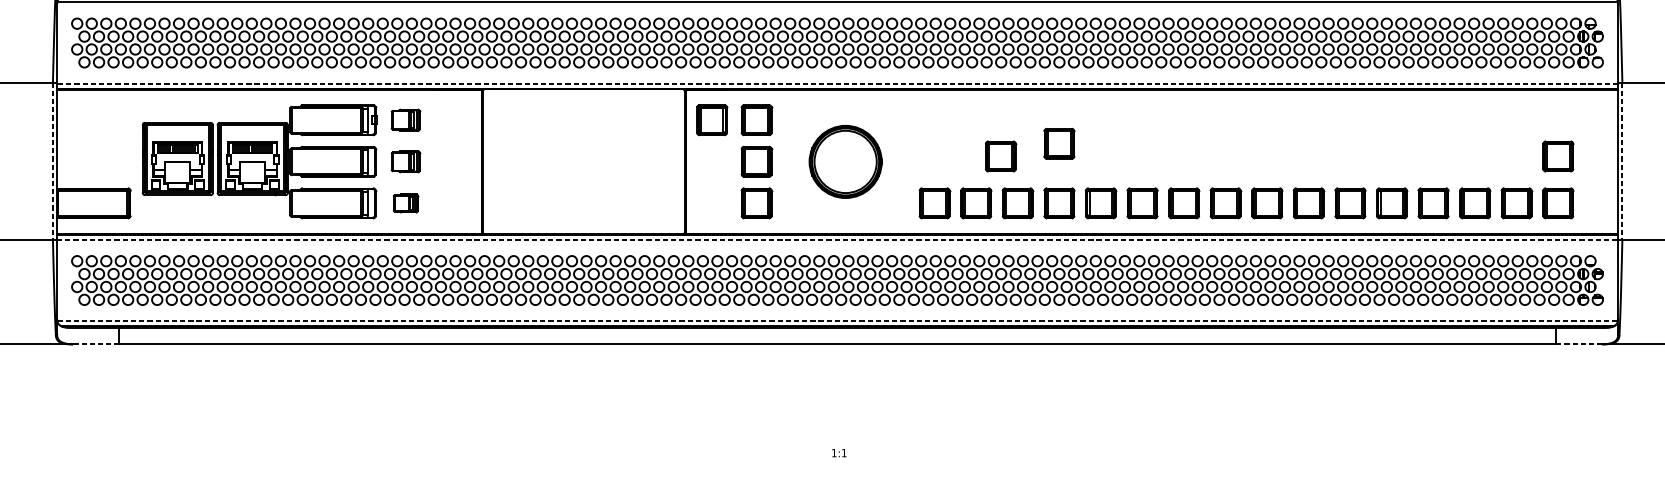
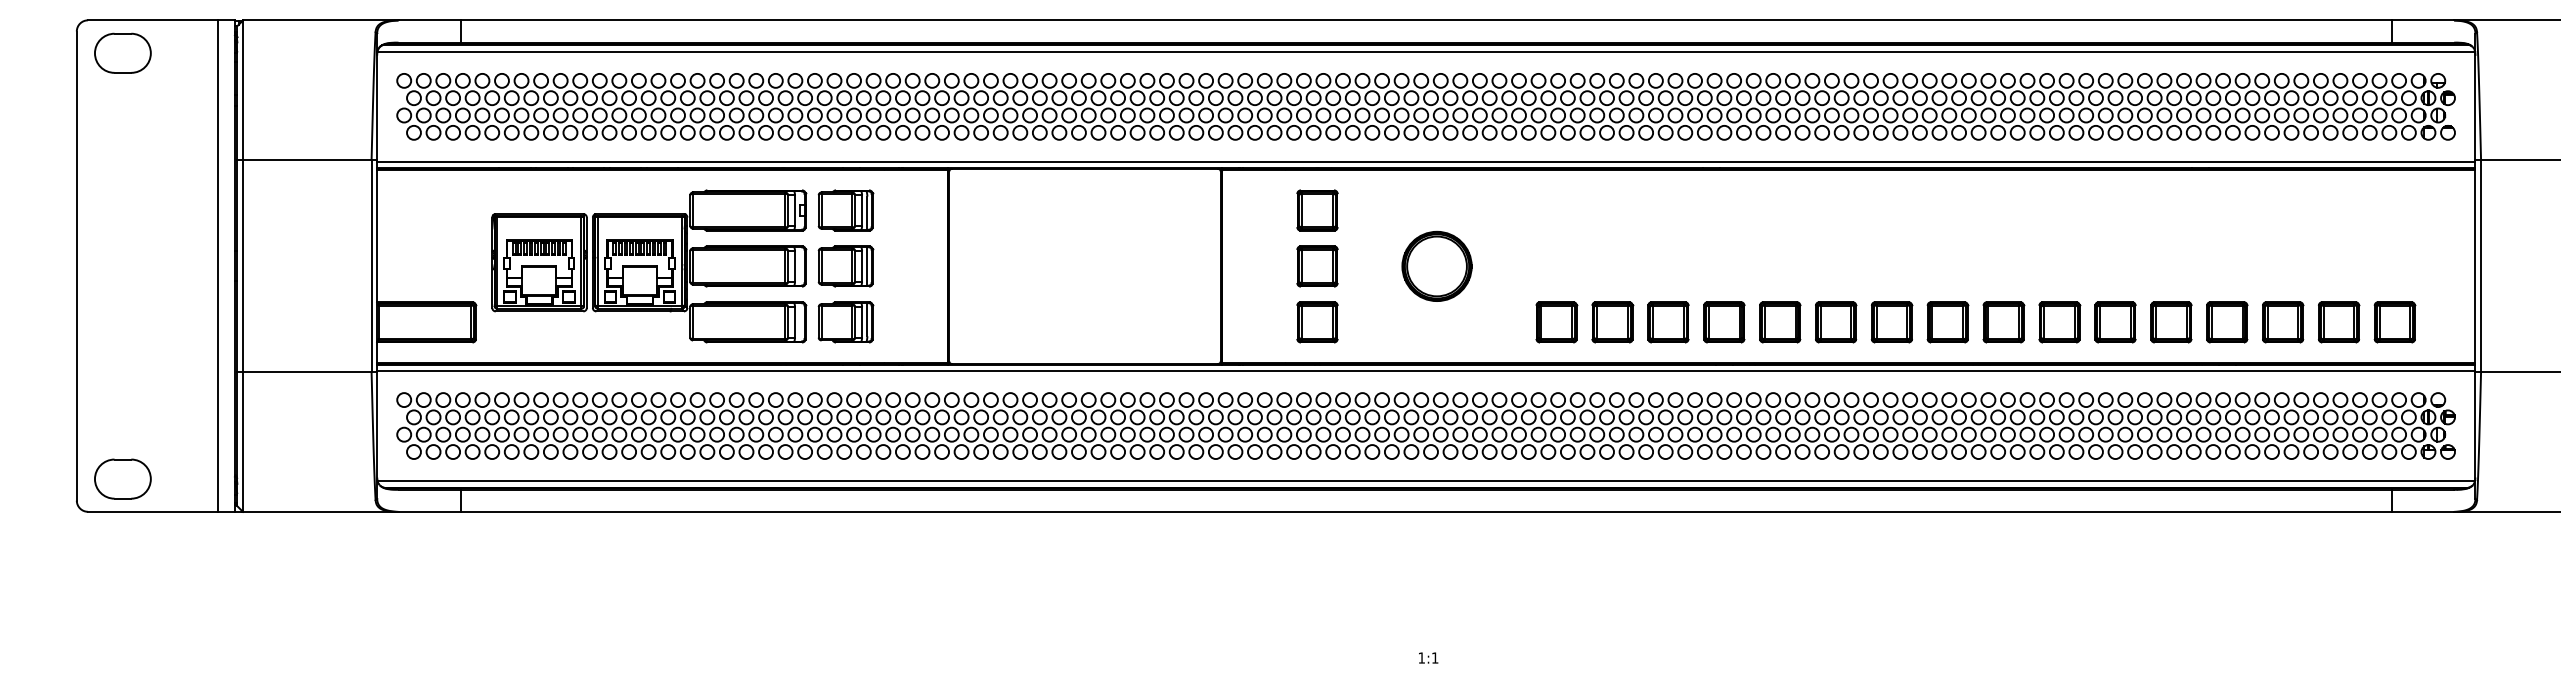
line: (837, 83) -> (1425, 161), dashed -> solid
part: (405, 120) -> (845, 210), size x1.43
part: (712, 120) -> (1257, 210), removed
part: (1059, 143) -> (1724, 242), removed
part: (1000, 156) -> (1645, 259), removed
part: (1557, 156) -> (2394, 259), removed
line: (52, 161) -> (371, 266), dashed -> solid
part: (405, 161) -> (845, 266), size x1.43
part: (845, 161) -> (1436, 265), size x0.71
line: (1622, 161) -> (2481, 266), dashed -> solid
part: (405, 203) -> (845, 322), size x1.67
line: (837, 239) -> (1426, 371), dashed -> solid
line: (837, 321) -> (1426, 480), dashed -> solid
line: (96, 344) -> (429, 511), dashed -> solid
line: (1578, 344) -> (2422, 511), dashed -> solid

